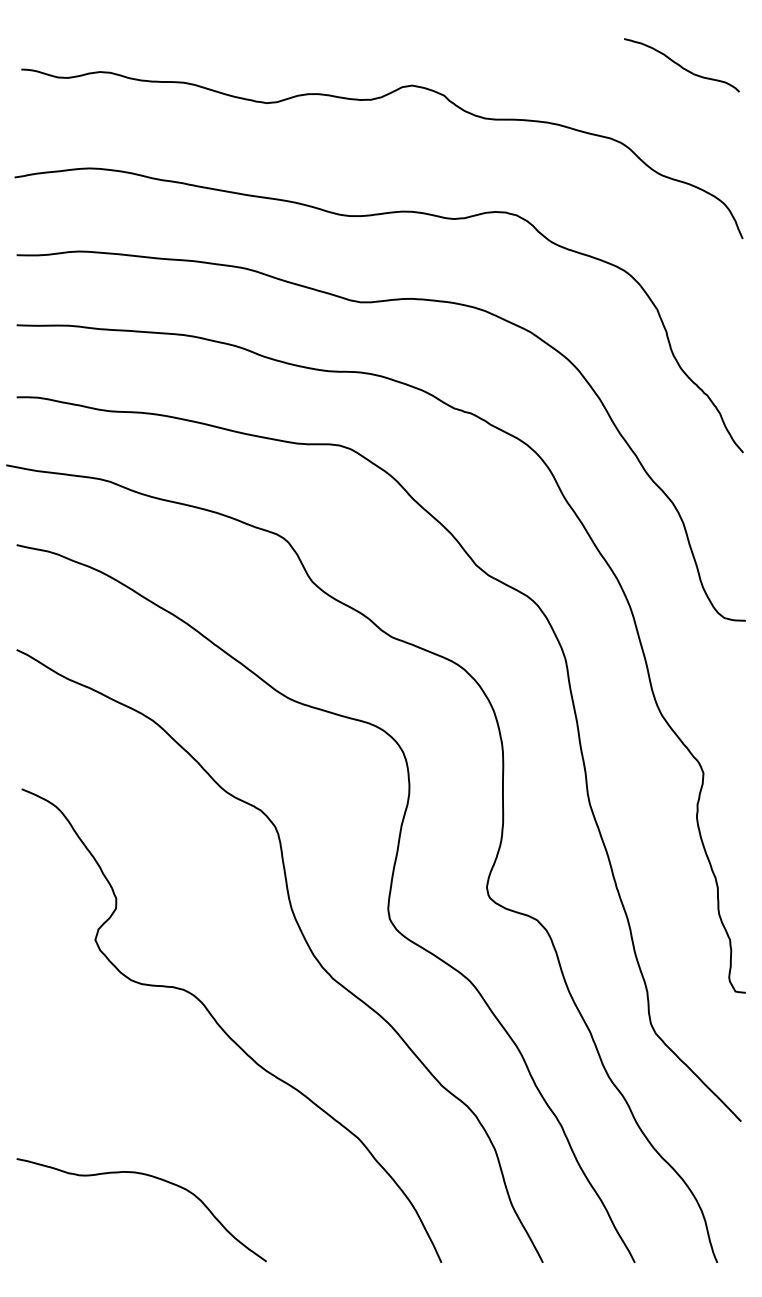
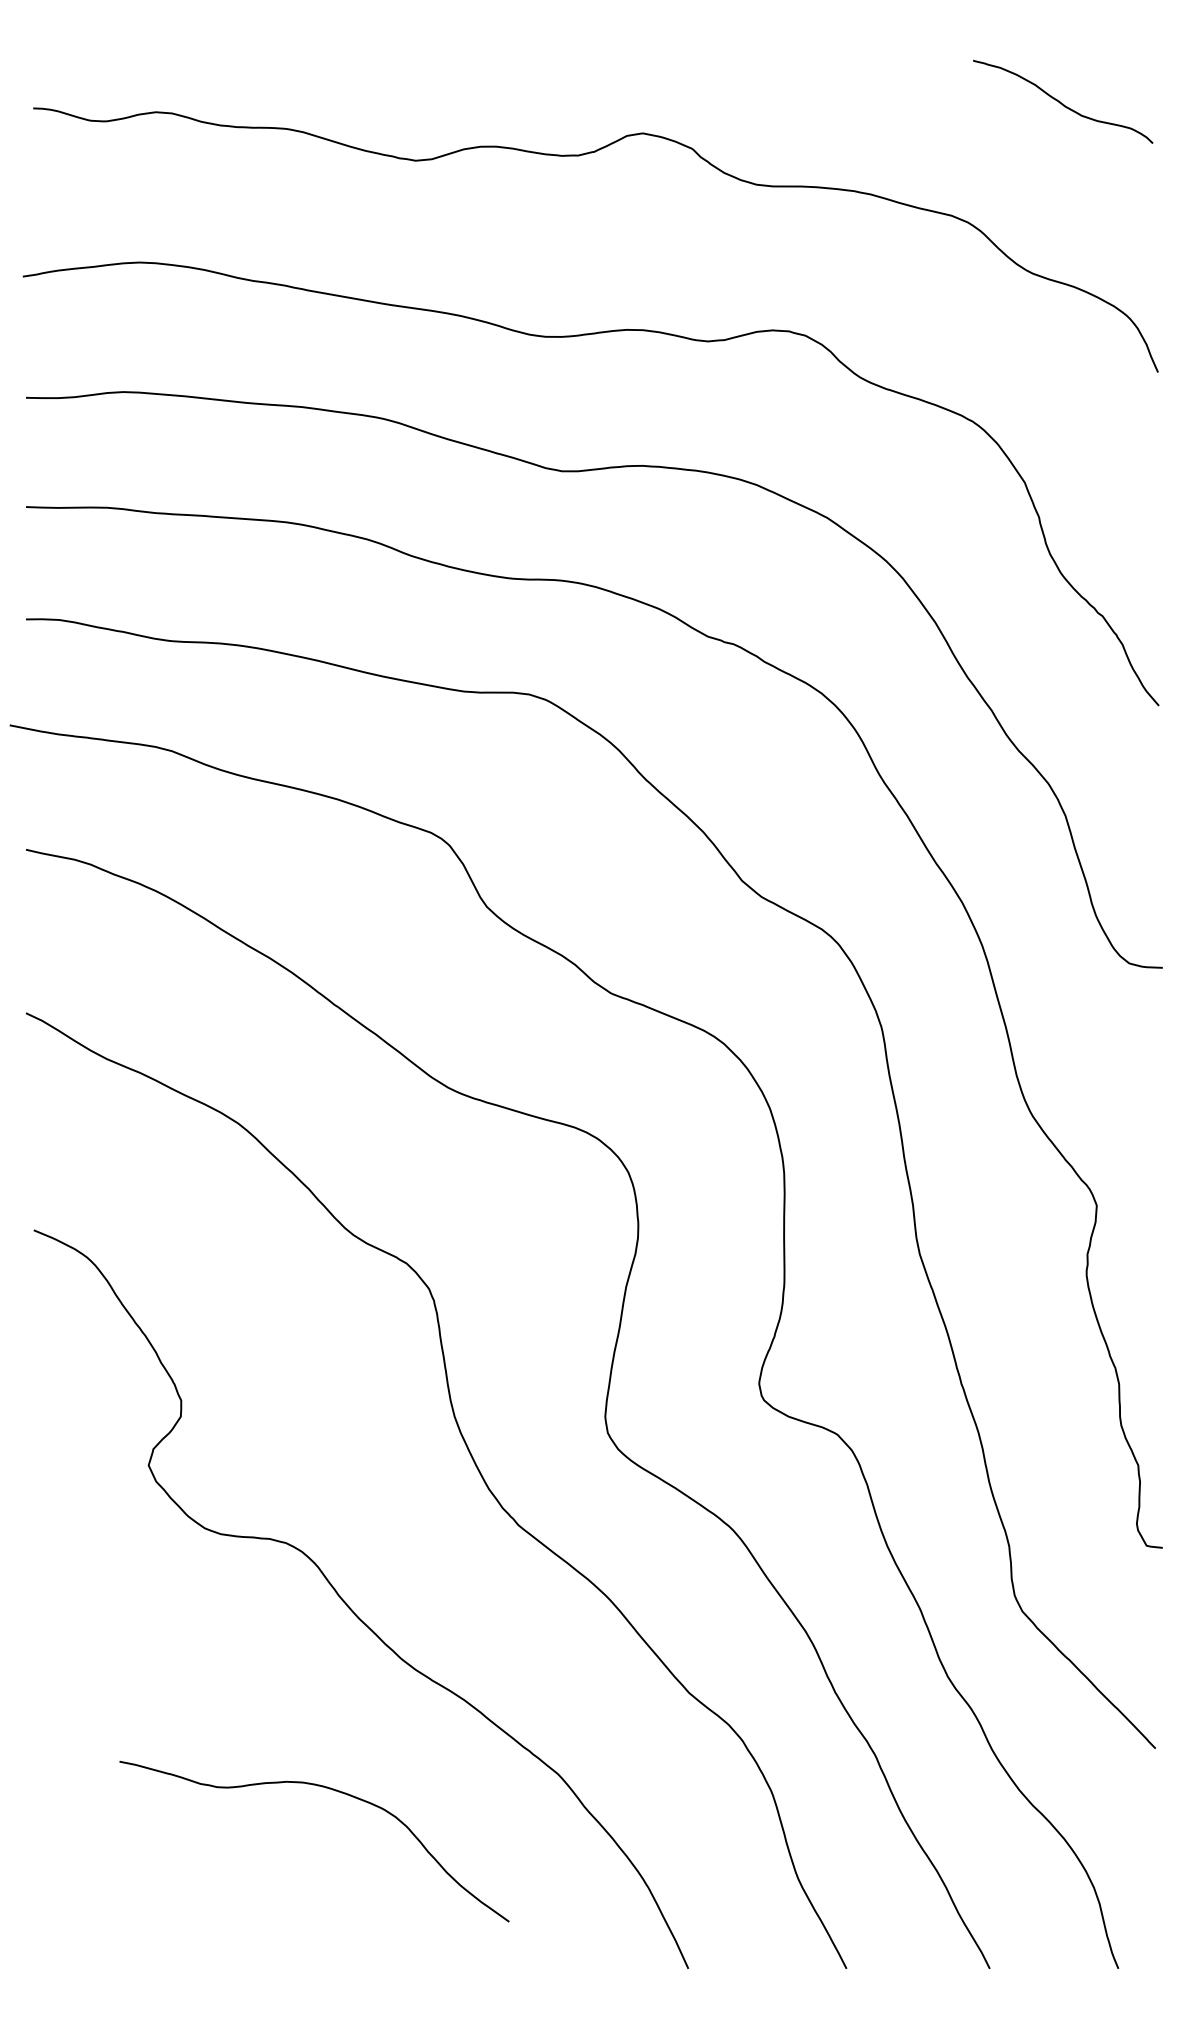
curve: (148, 1176) -> (325, 1788), moved

